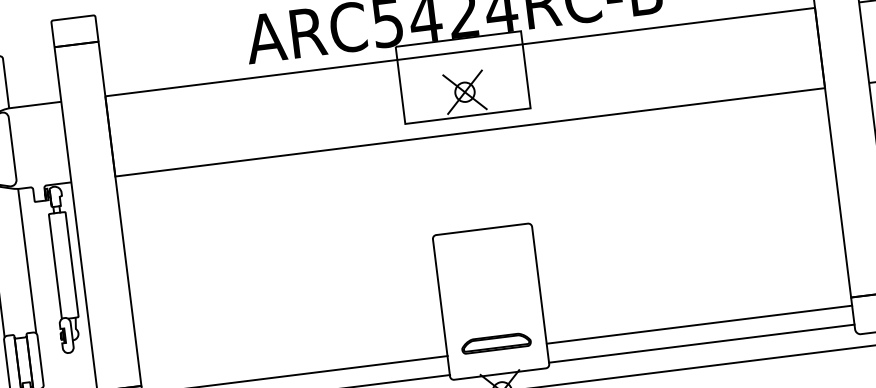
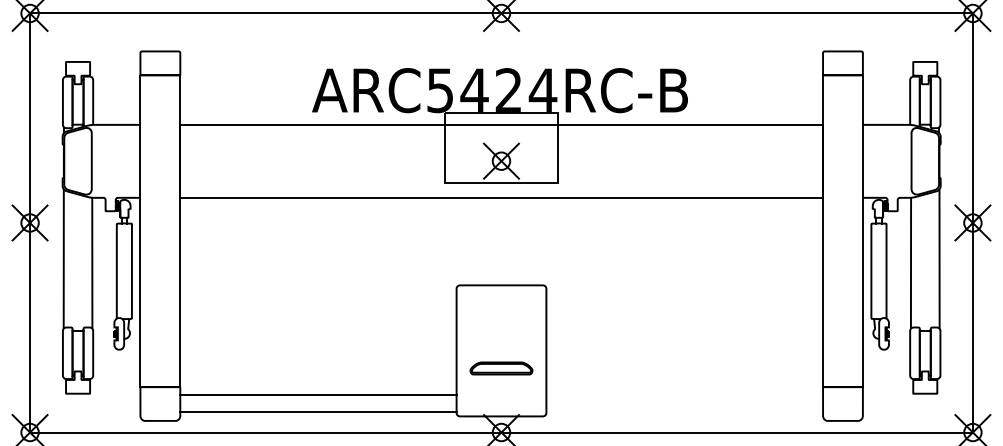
line: (699, 324) -> (684, 394), removed
part: (496, 343) -> (501, 368), moved
line: (701, 343) -> (684, 411), removed

